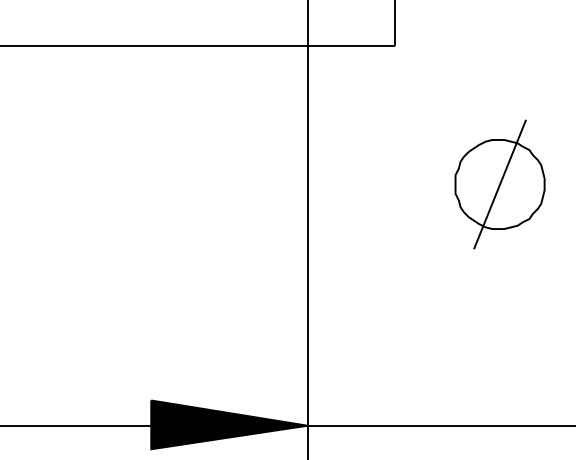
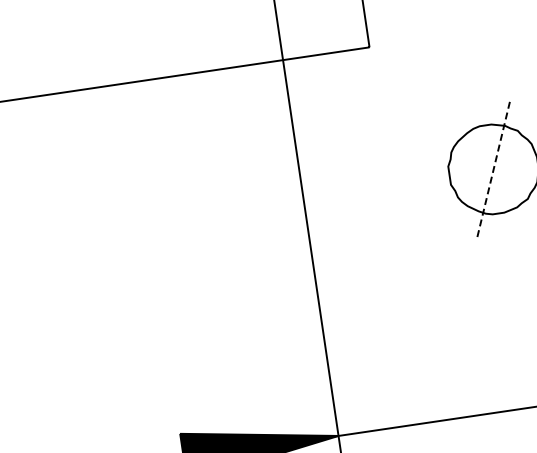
line: (500, 184) -> (494, 169), solid -> dashed

